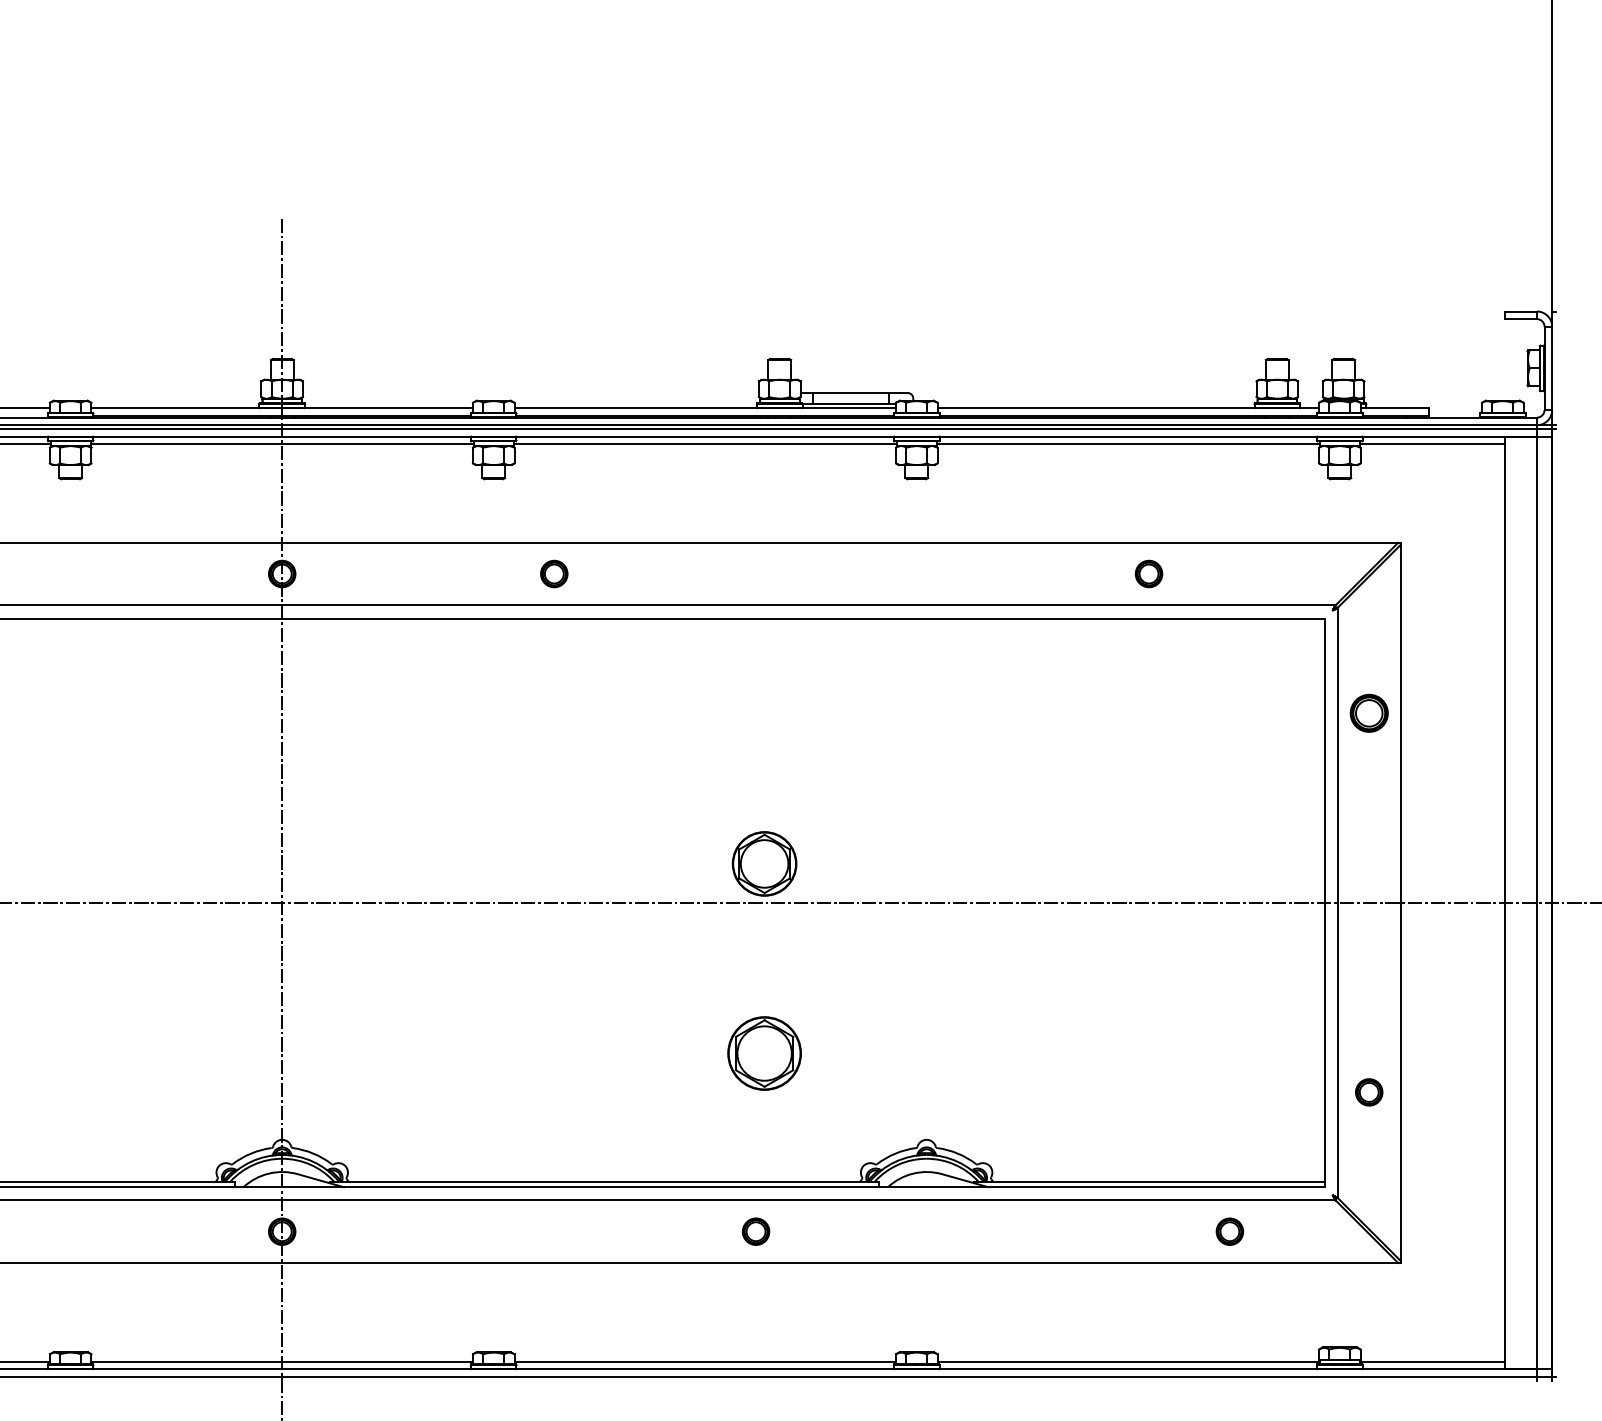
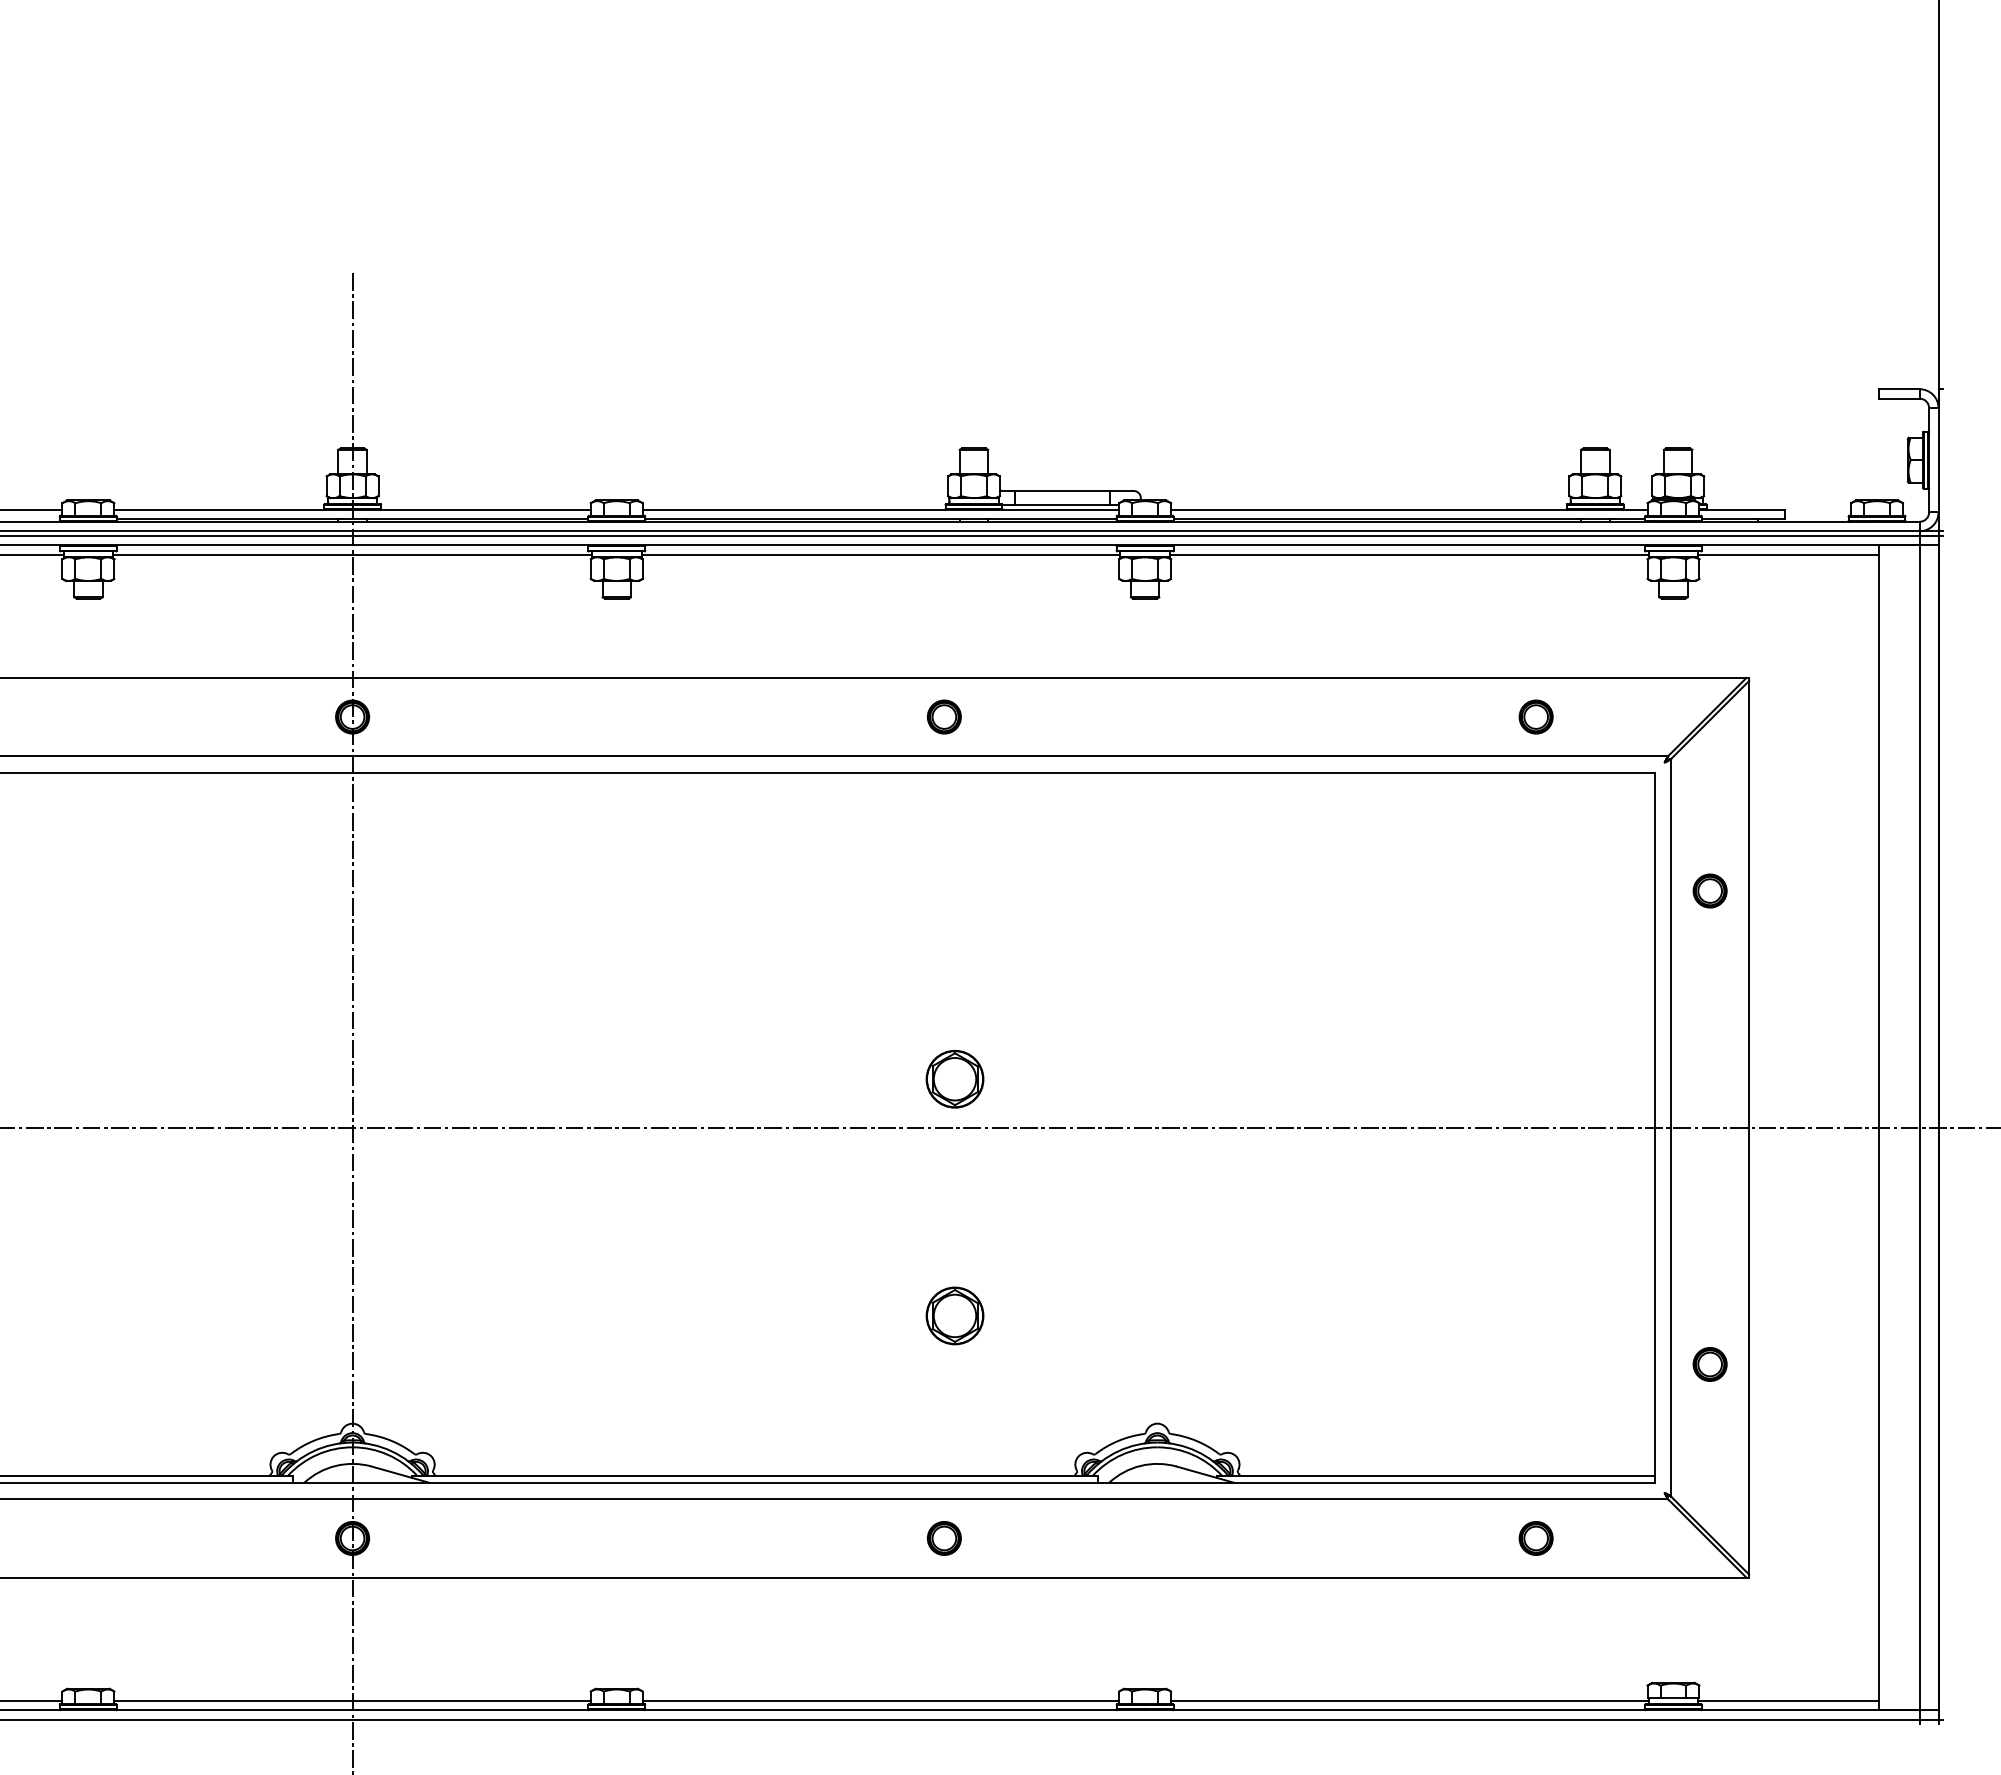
part: (553, 573) -> (943, 716), moved
part: (1148, 573) -> (1535, 716), moved
part: (1368, 712) -> (1709, 890), size x0.71
part: (764, 864) -> (954, 1079), size x0.71
part: (764, 1053) -> (954, 1315), size x0.62

